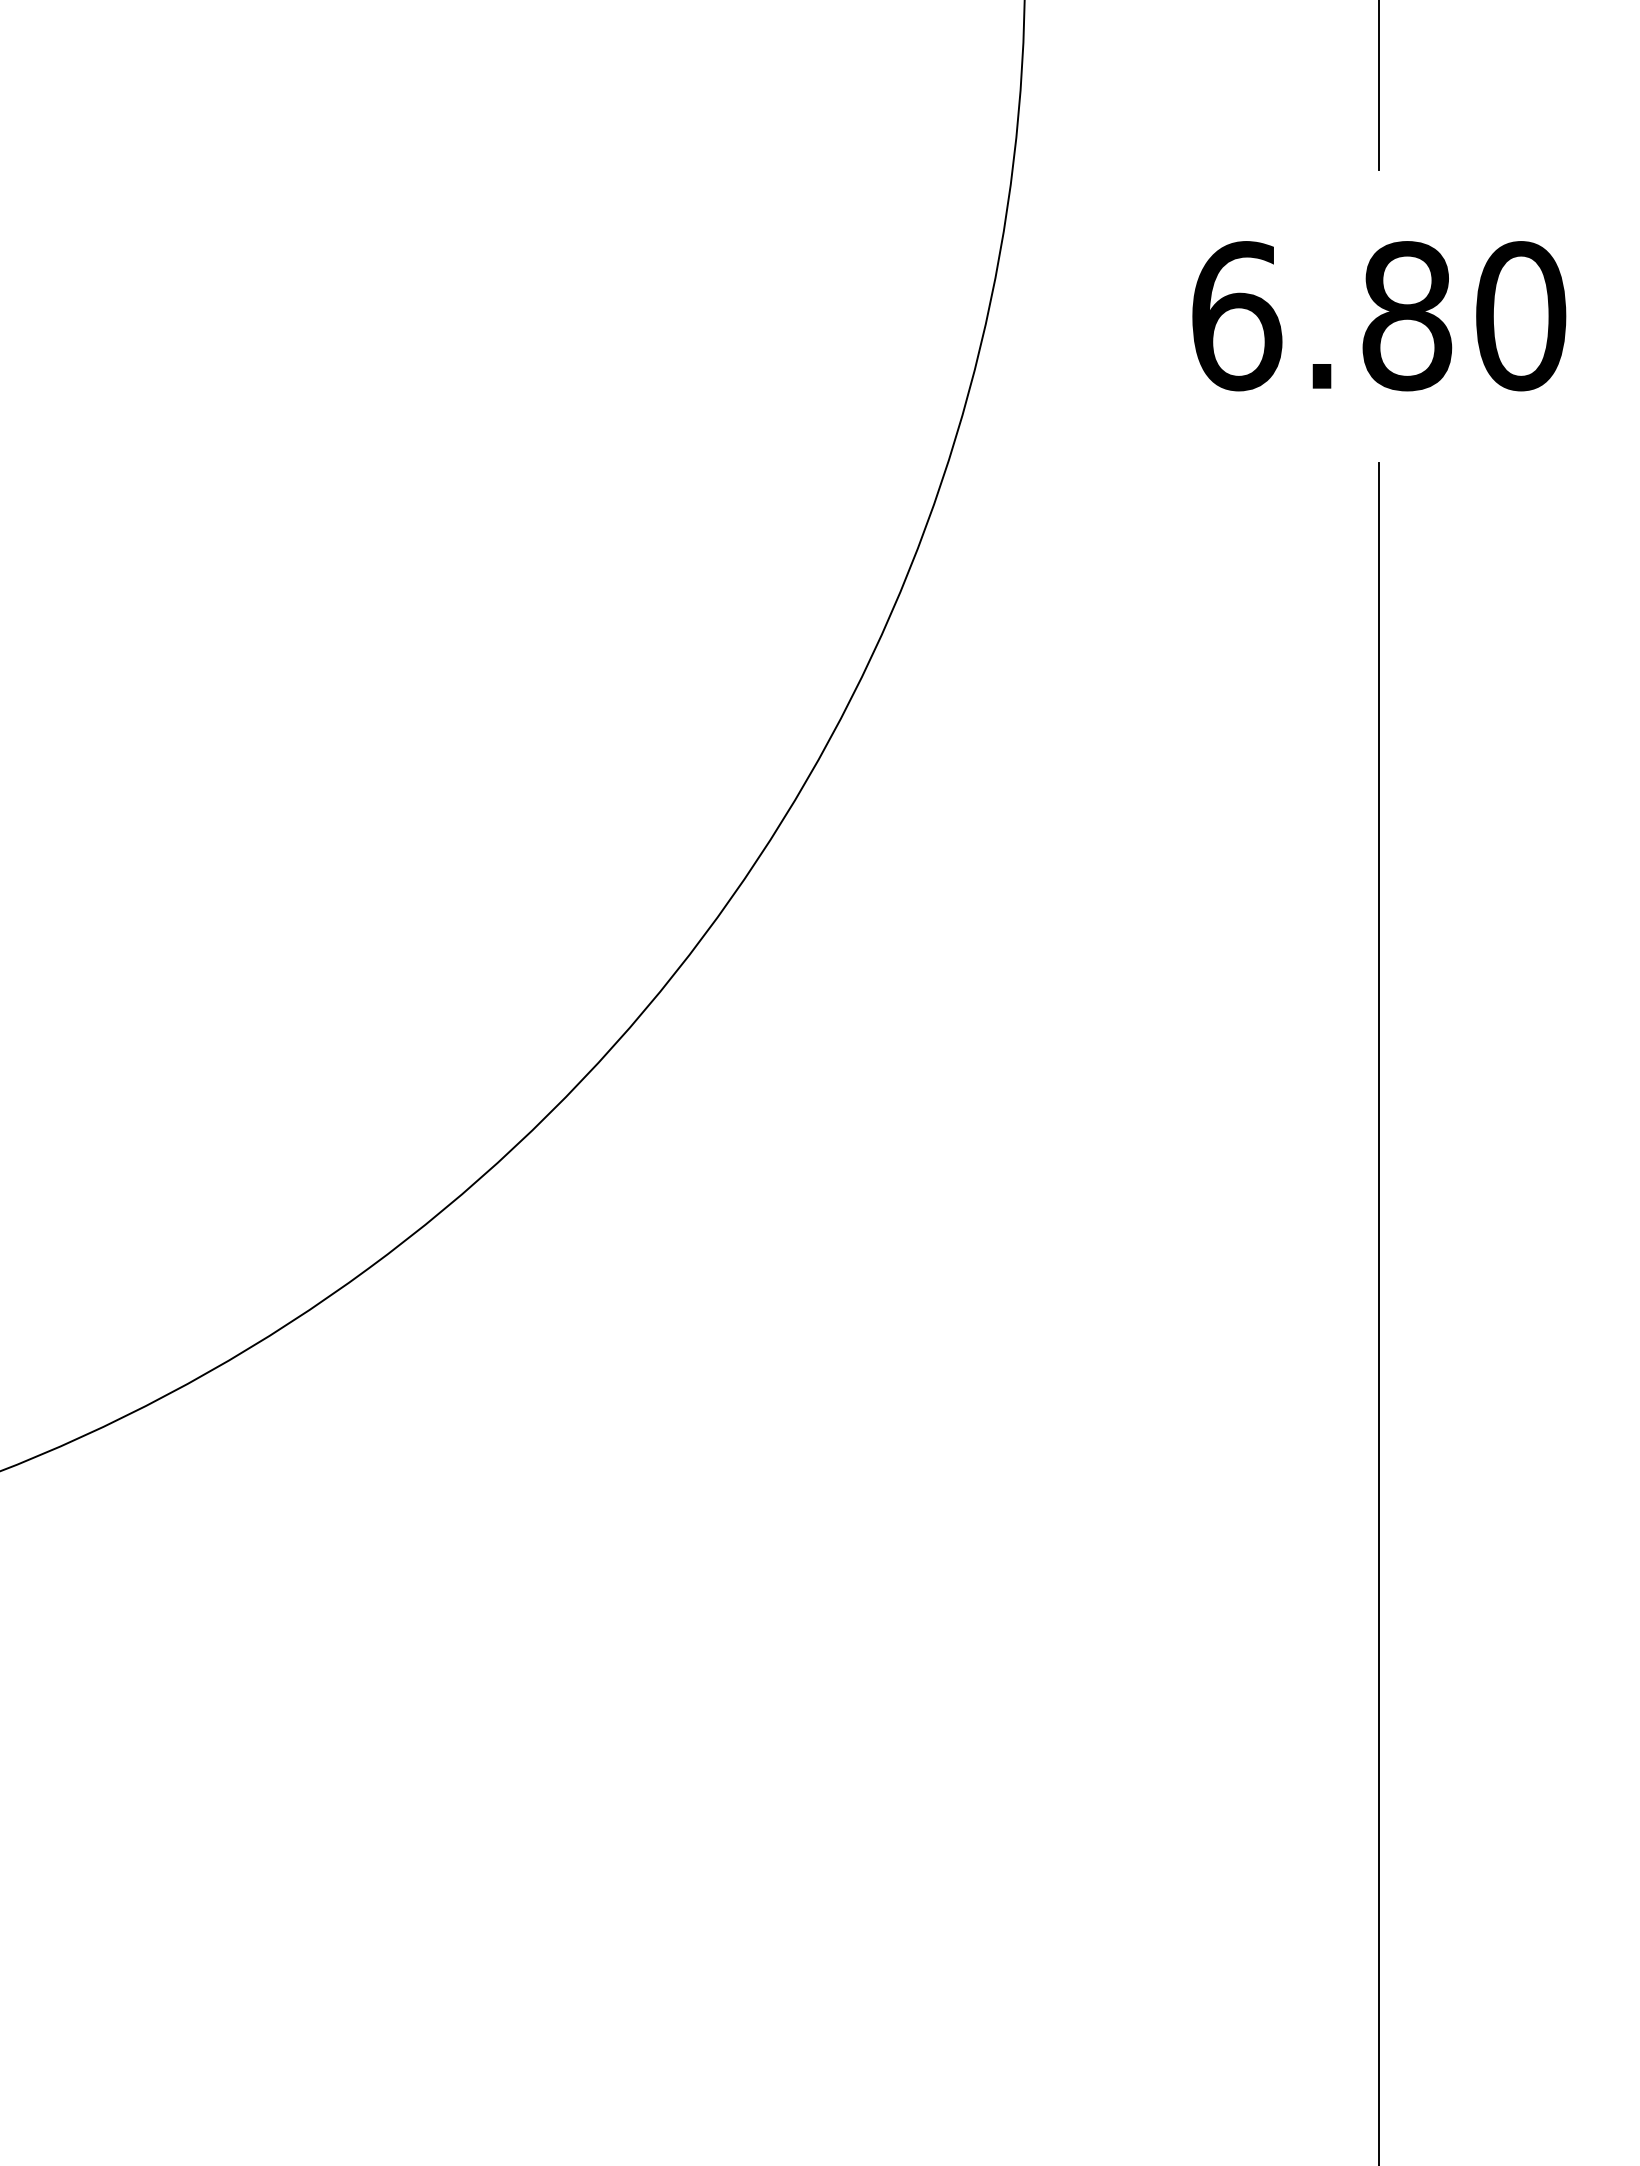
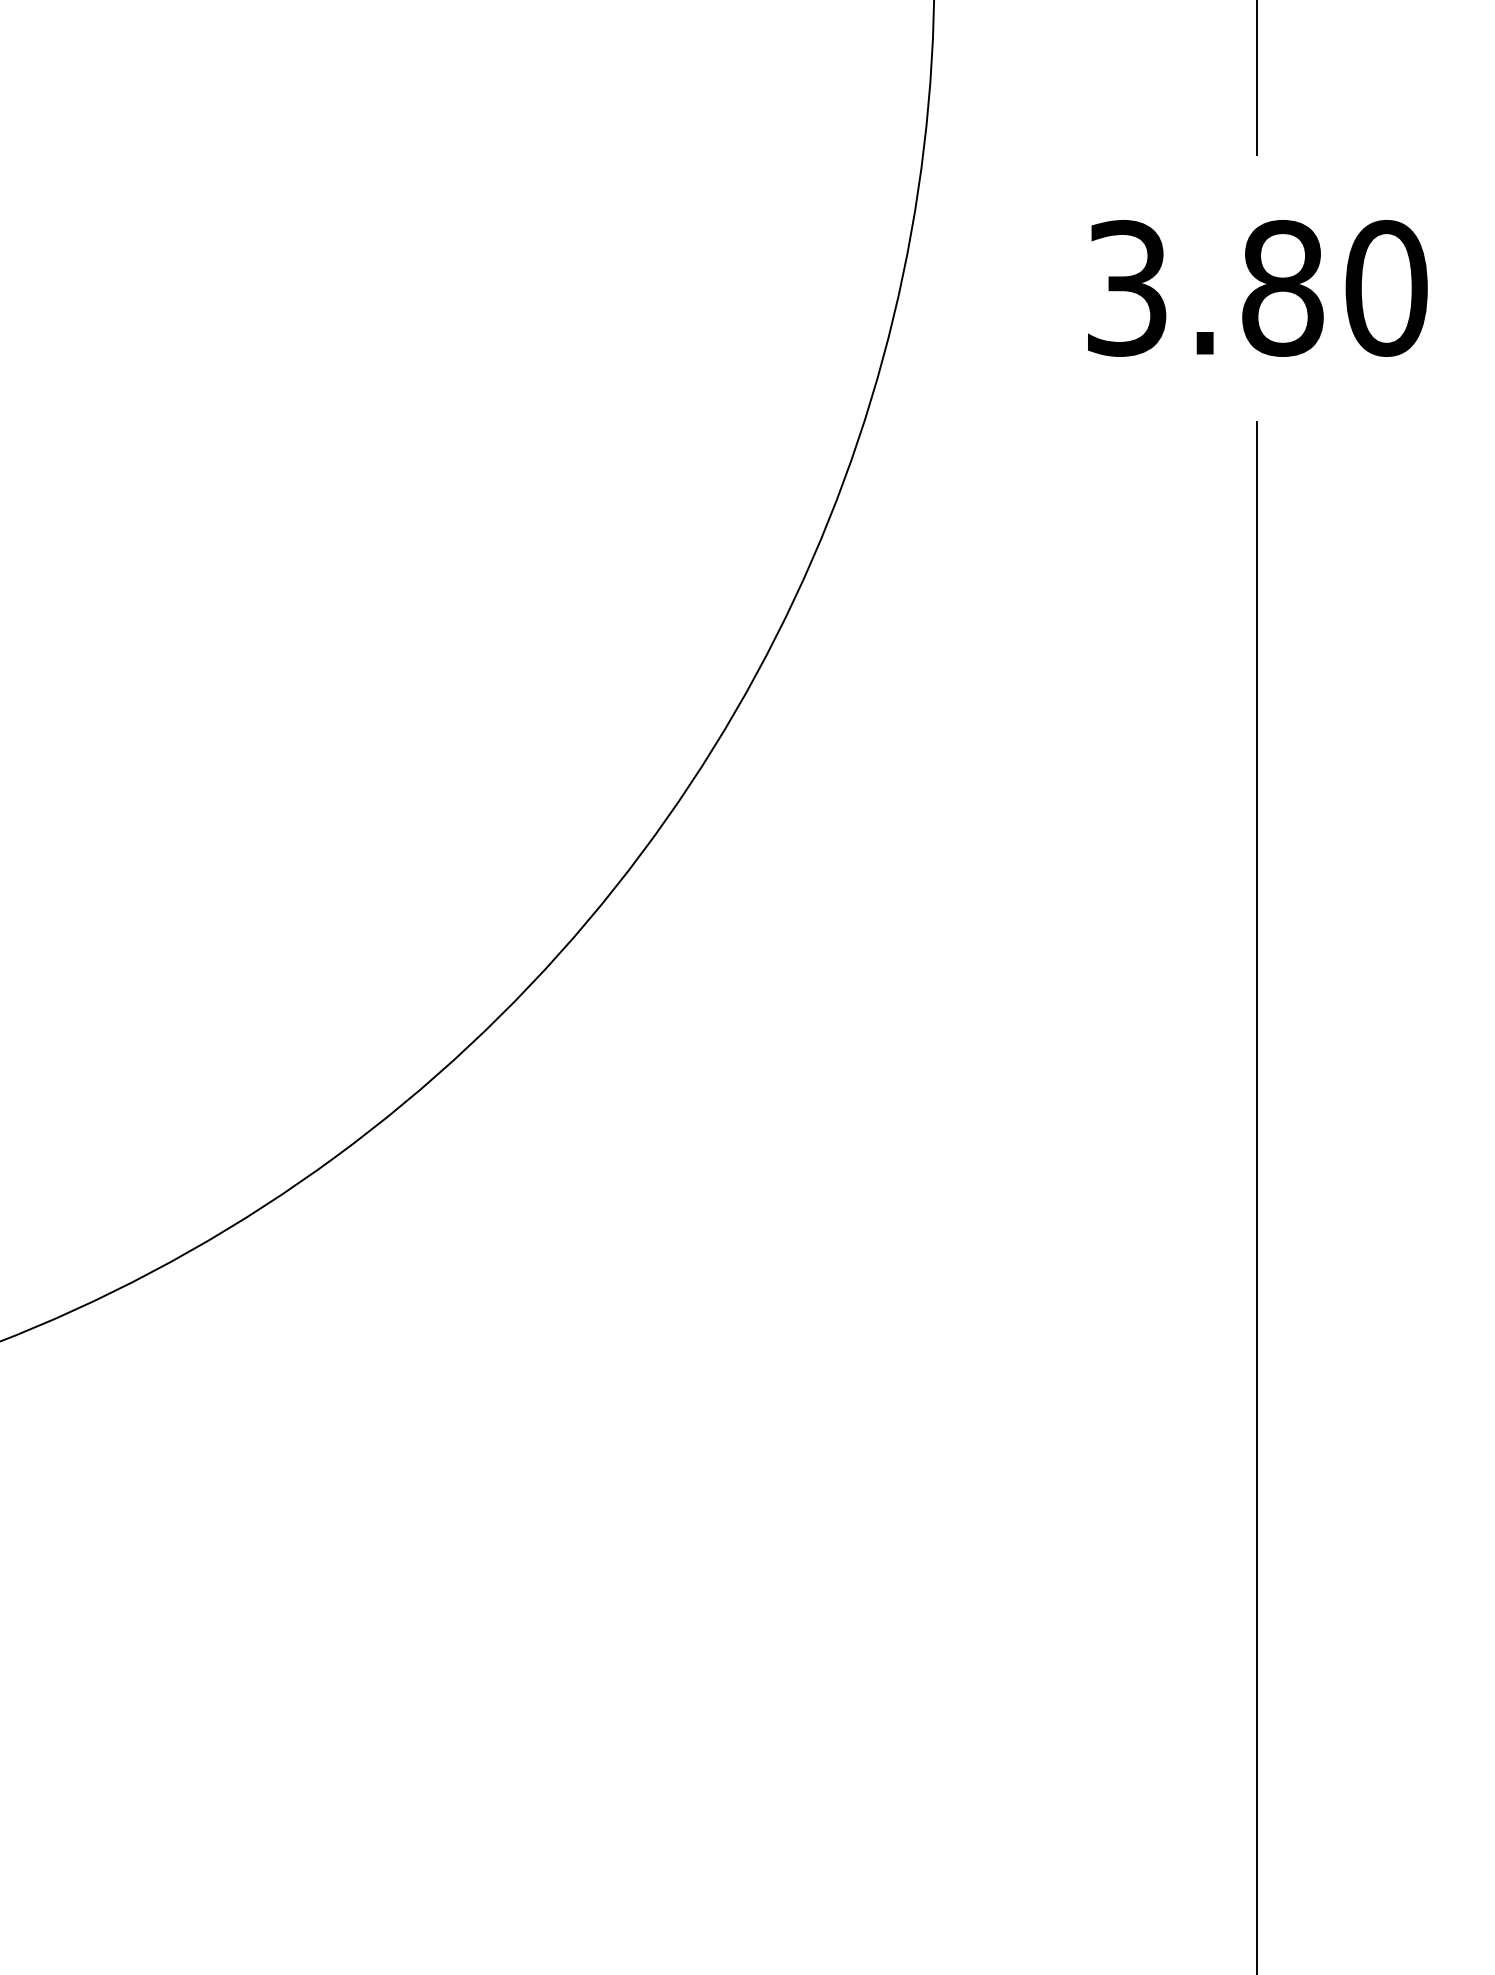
text: (1237, 316) -> (1128, 288), 6.80 -> 3.80

